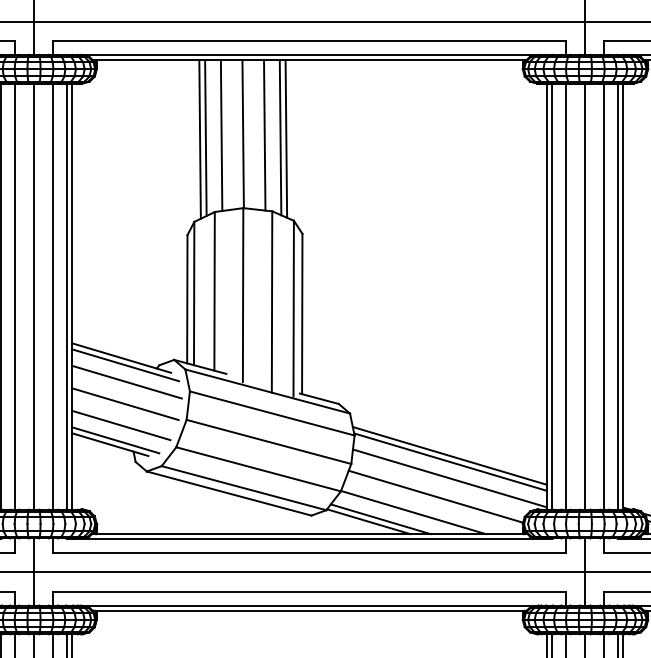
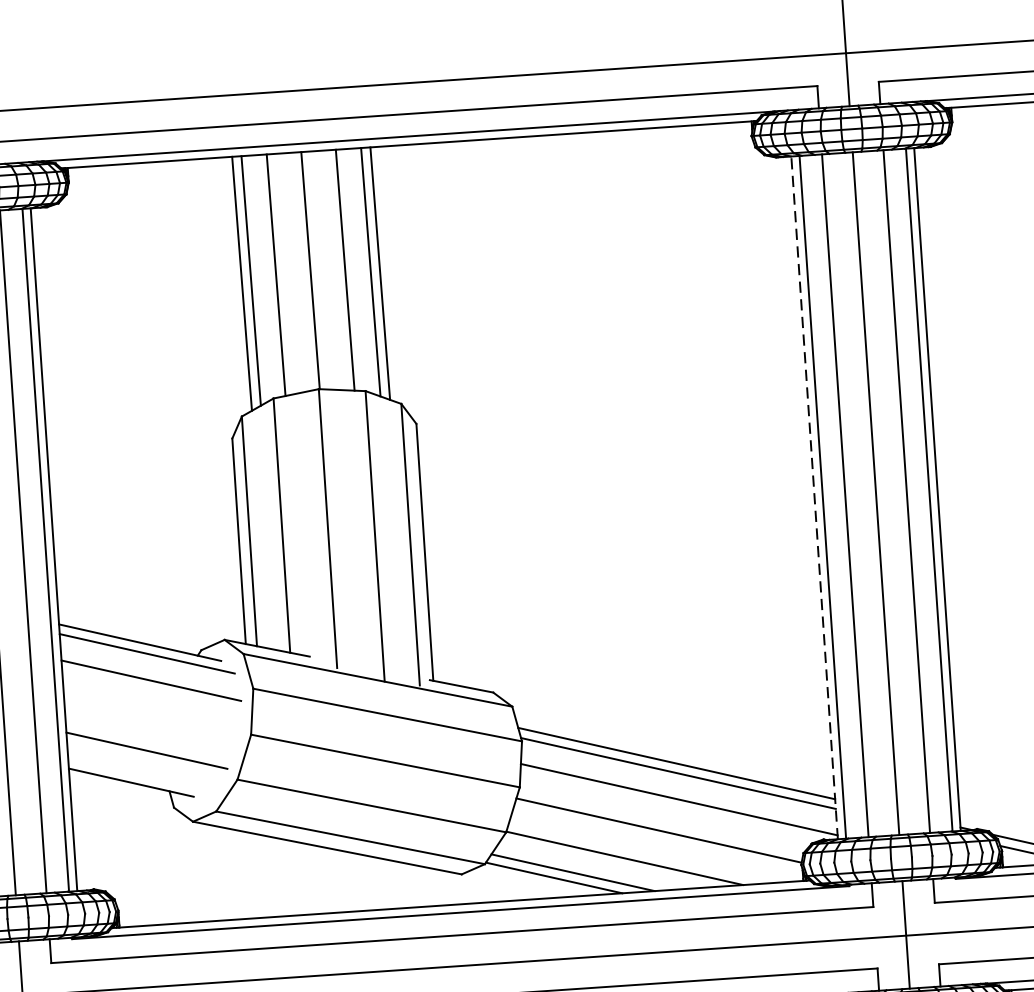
line: (546, 296) -> (814, 497), solid -> dashed
line: (125, 404) -> (151, 716), removed
line: (115, 440) -> (139, 775), removed

